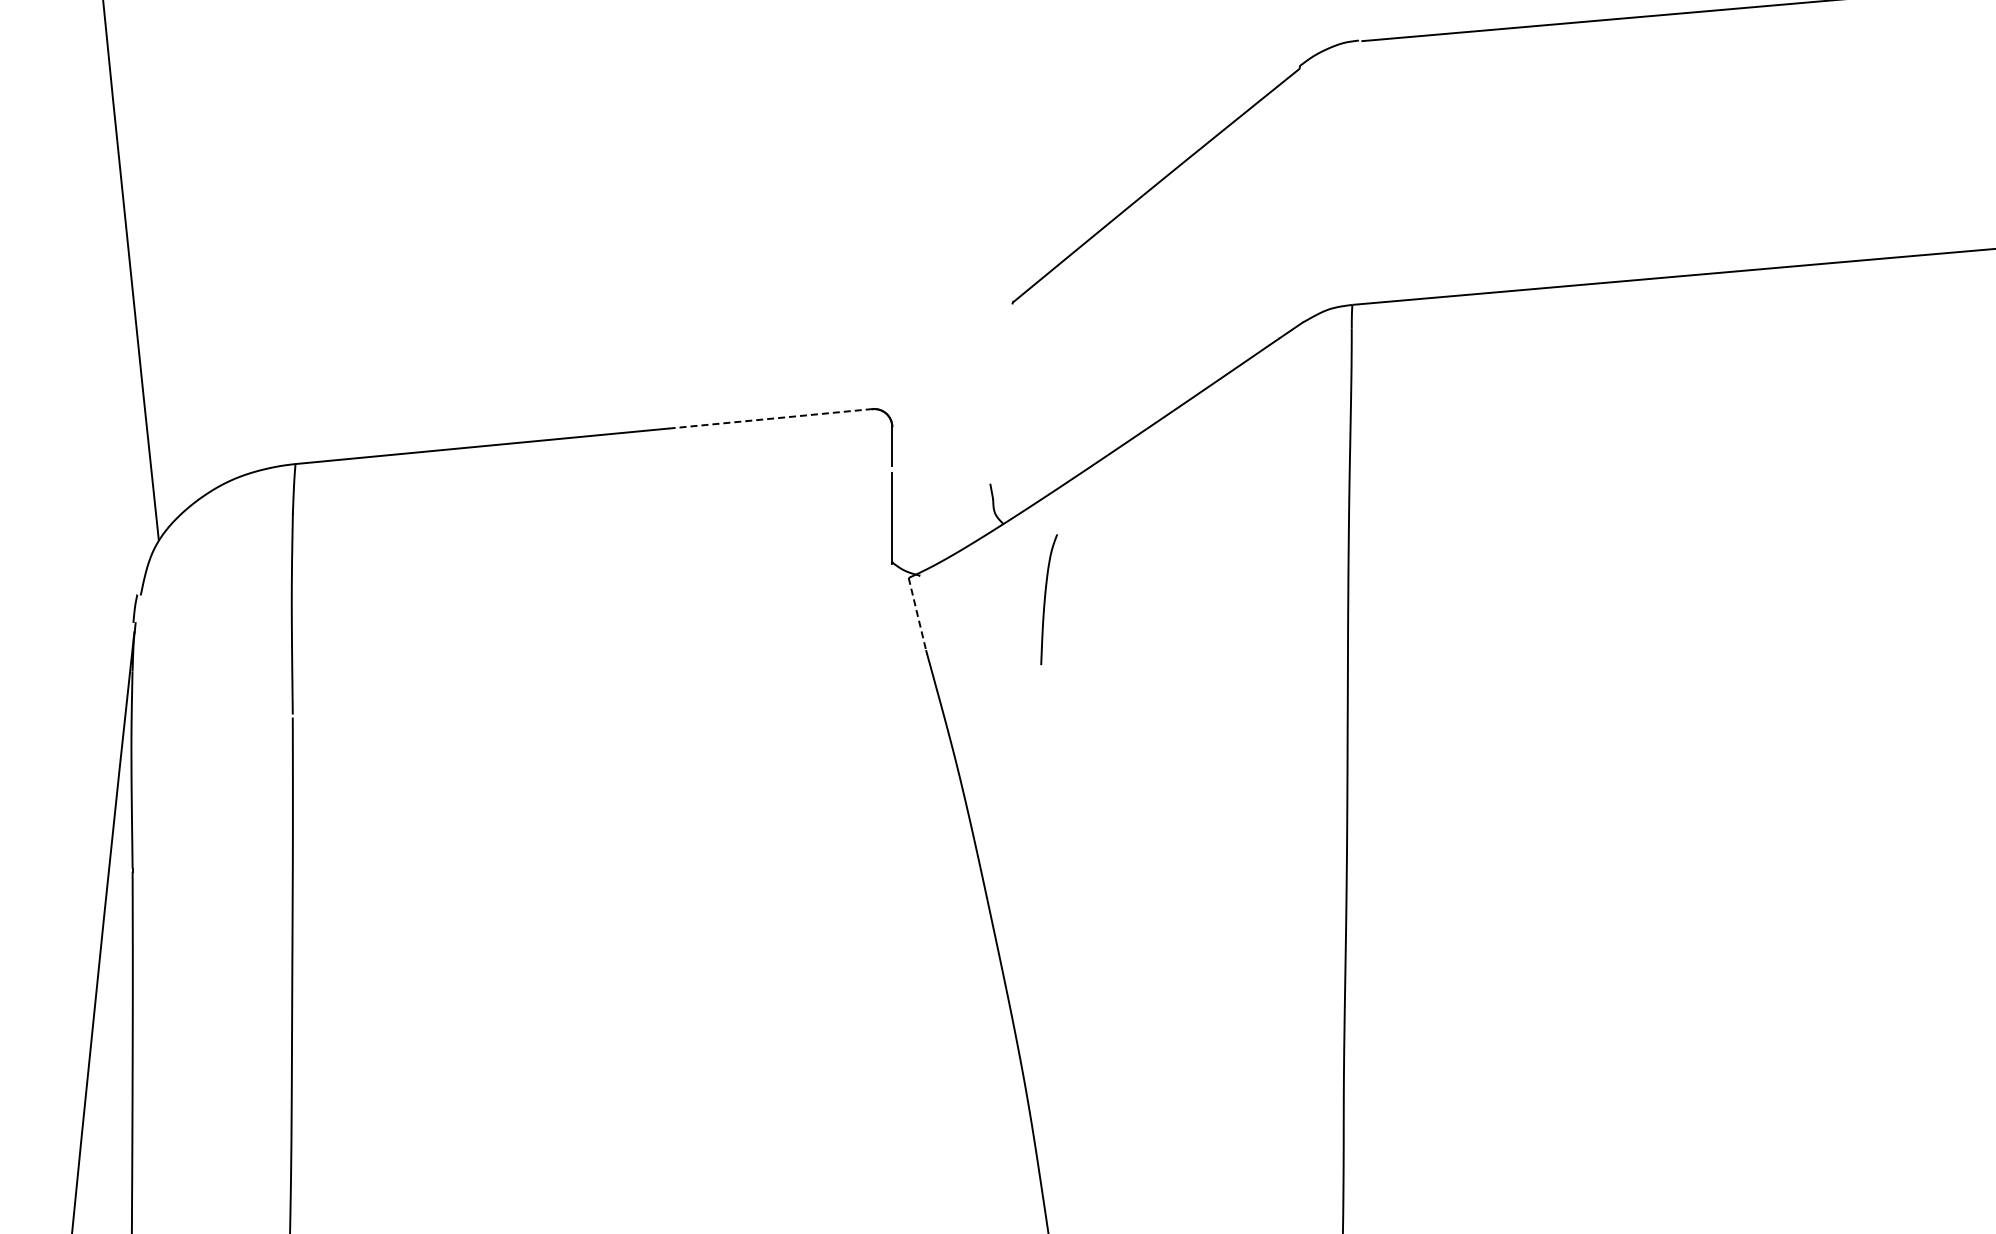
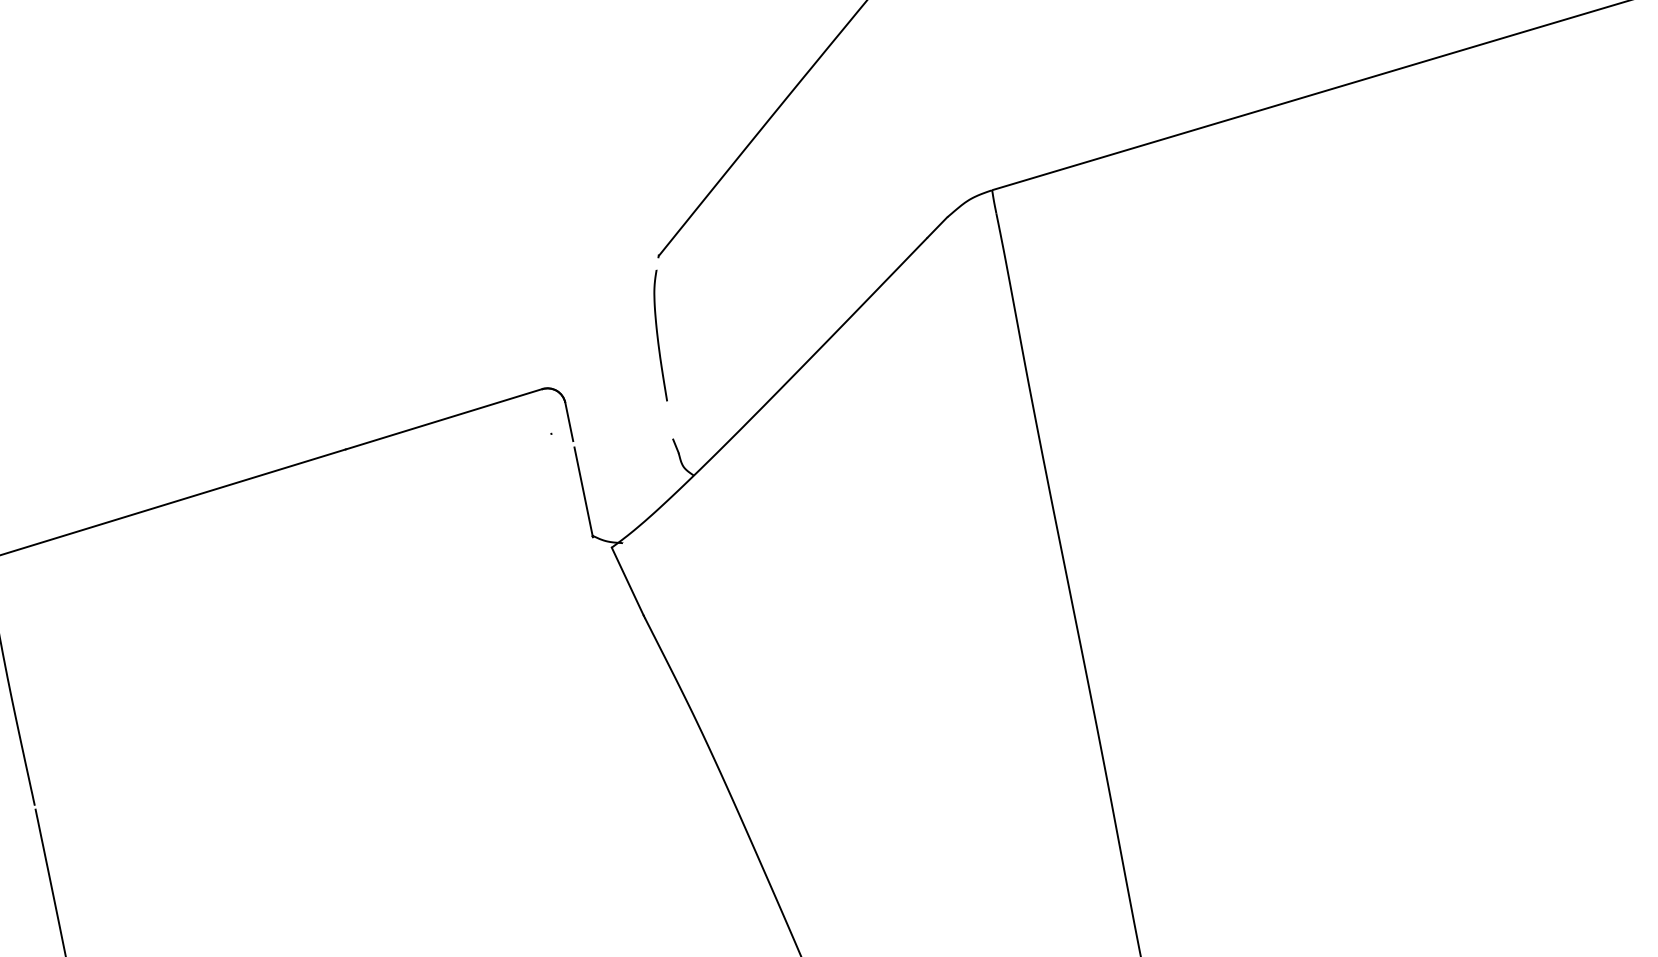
line: (770, 418) -> (444, 418), dashed -> solid
curve: (1045, 599) -> (658, 336), moved
line: (917, 614) -> (627, 581), dashed -> solid

